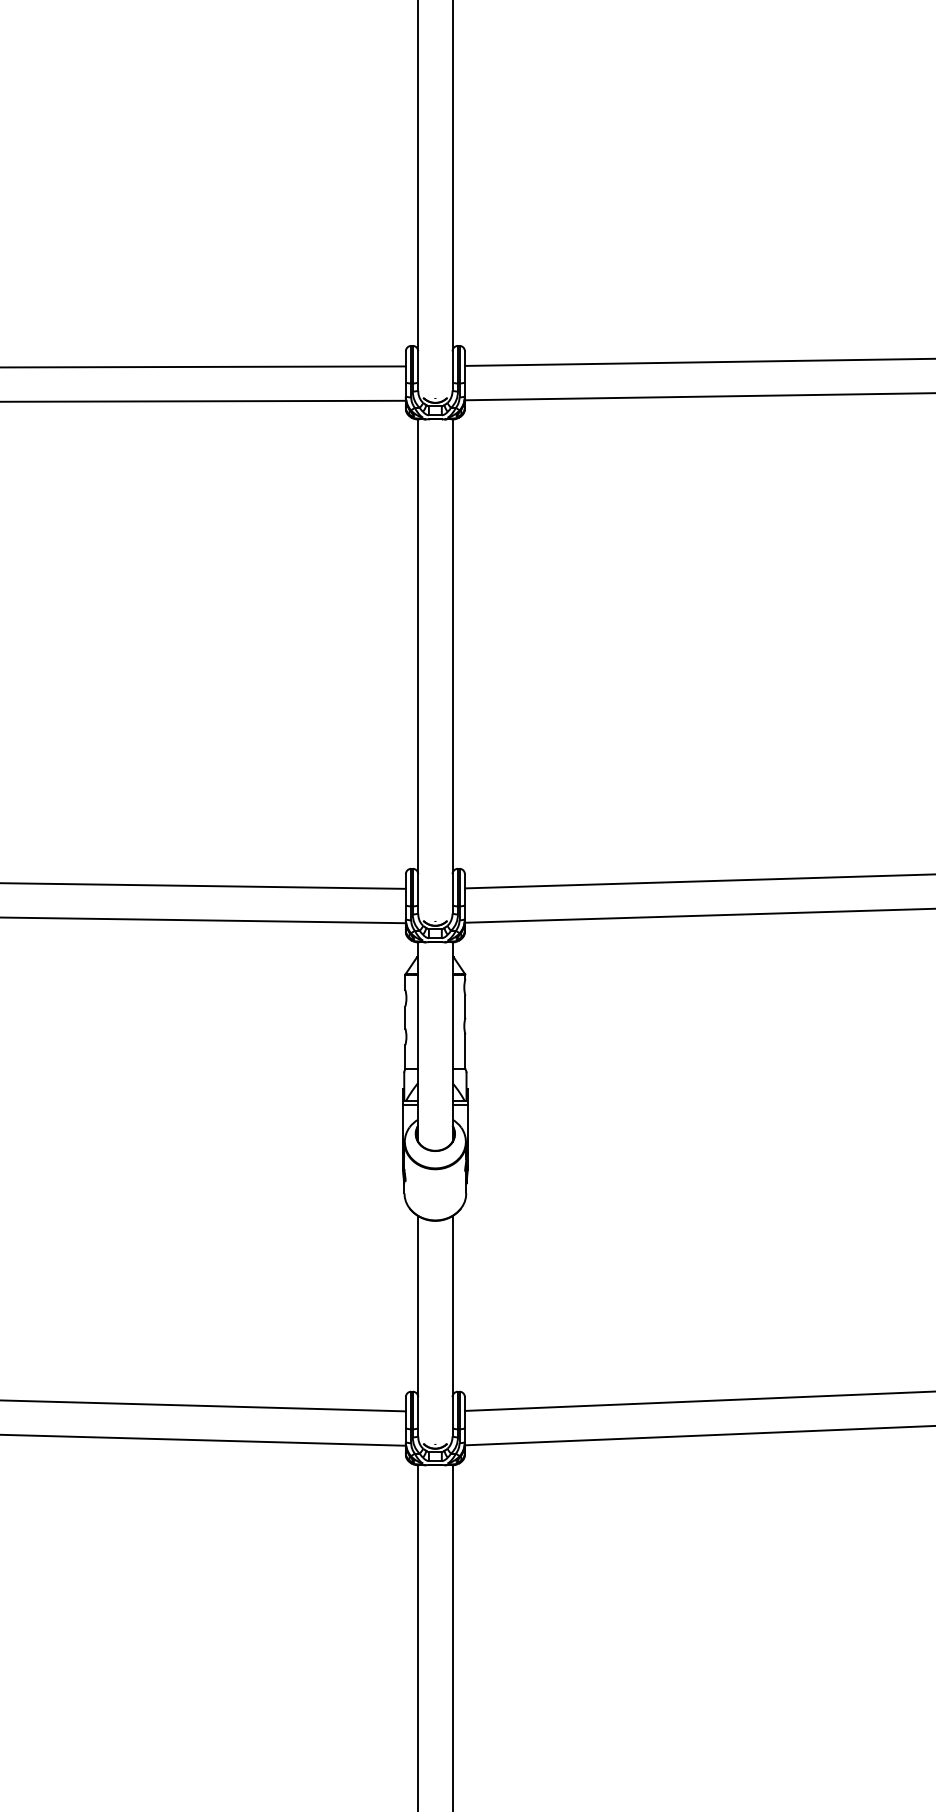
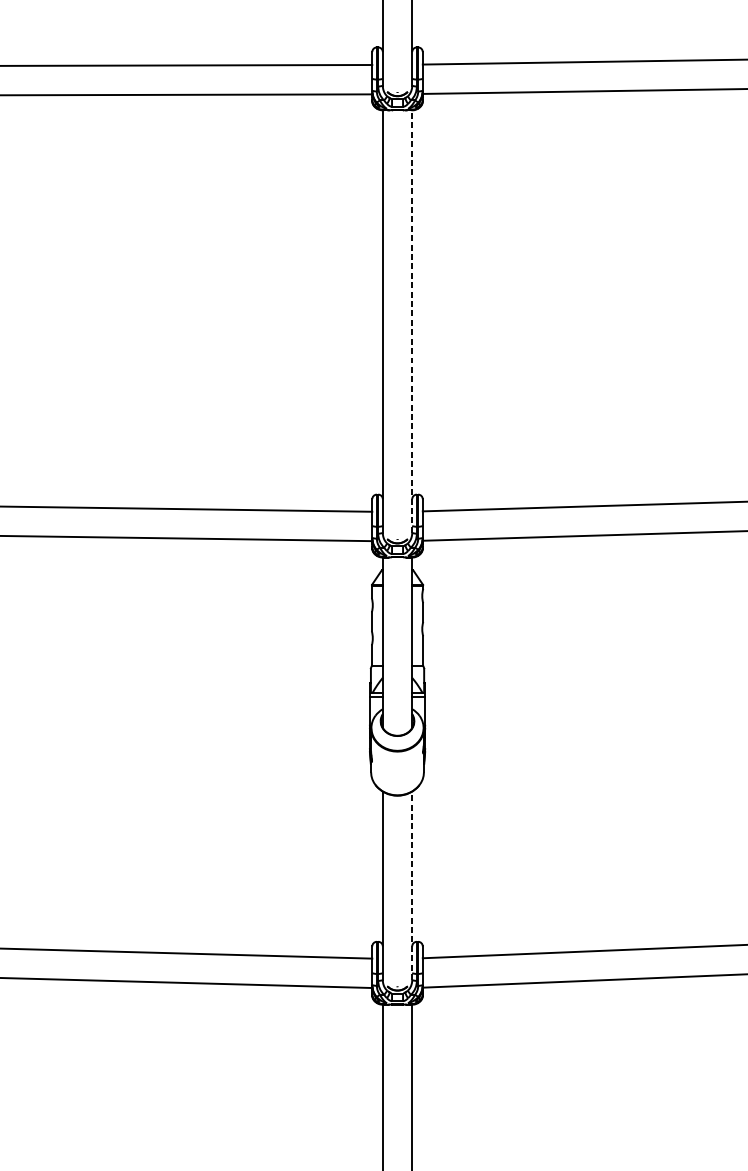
line: (452, 665) -> (412, 320), solid -> dashed
line: (452, 1325) -> (412, 885), solid -> dashed

